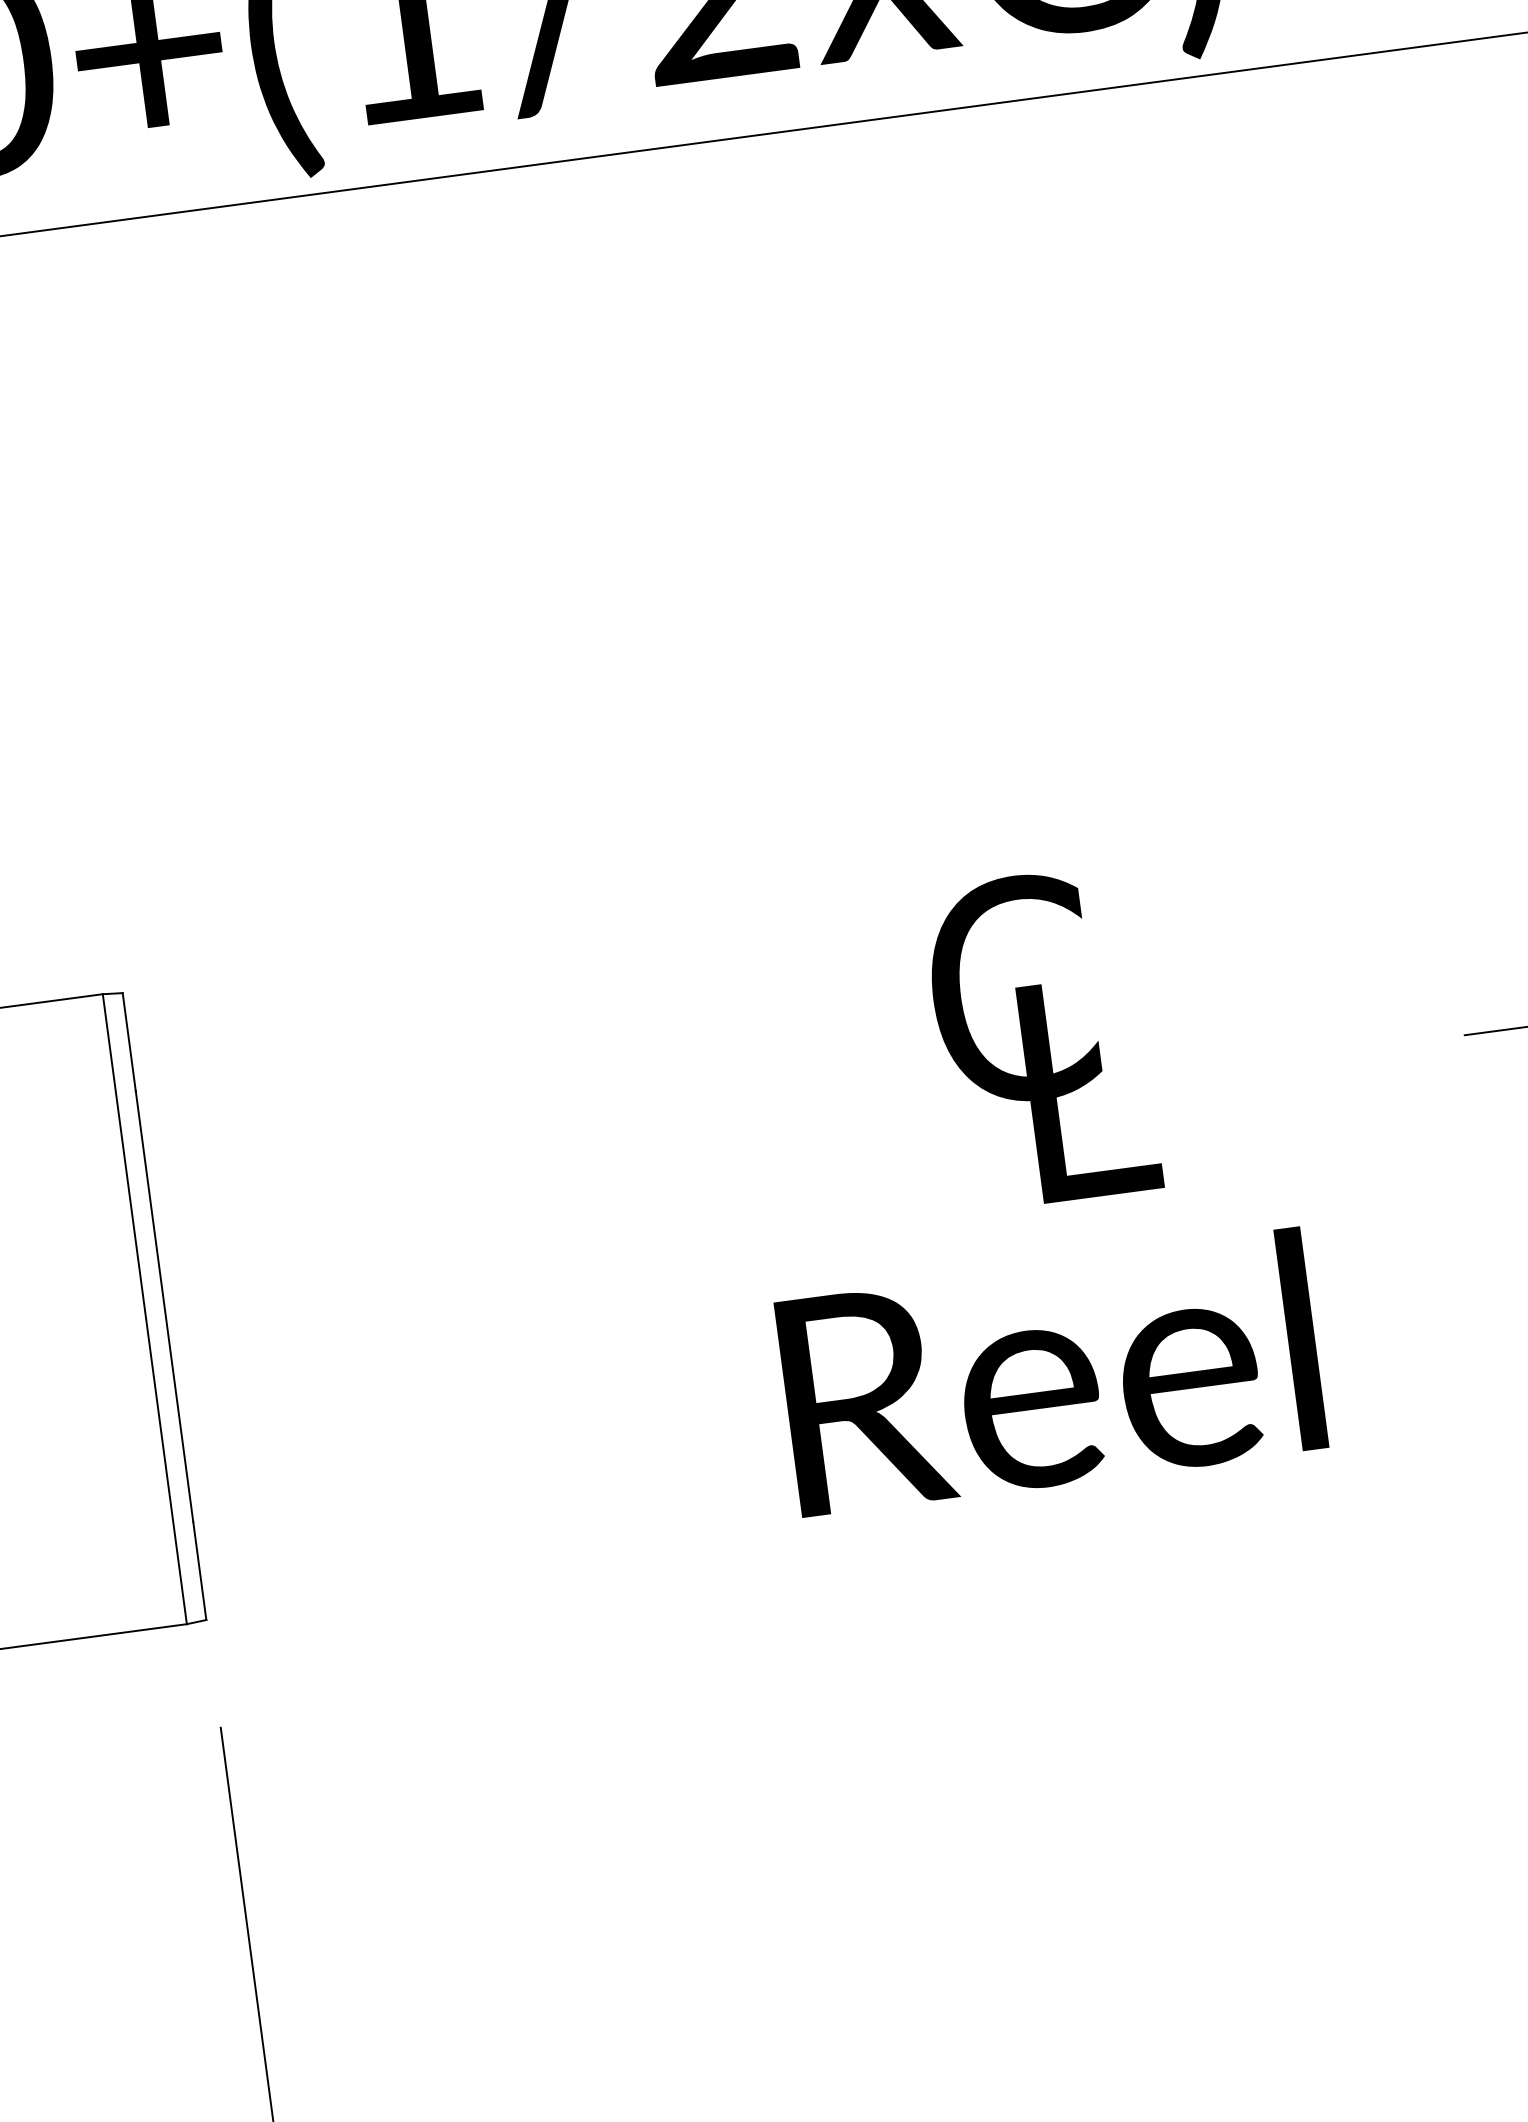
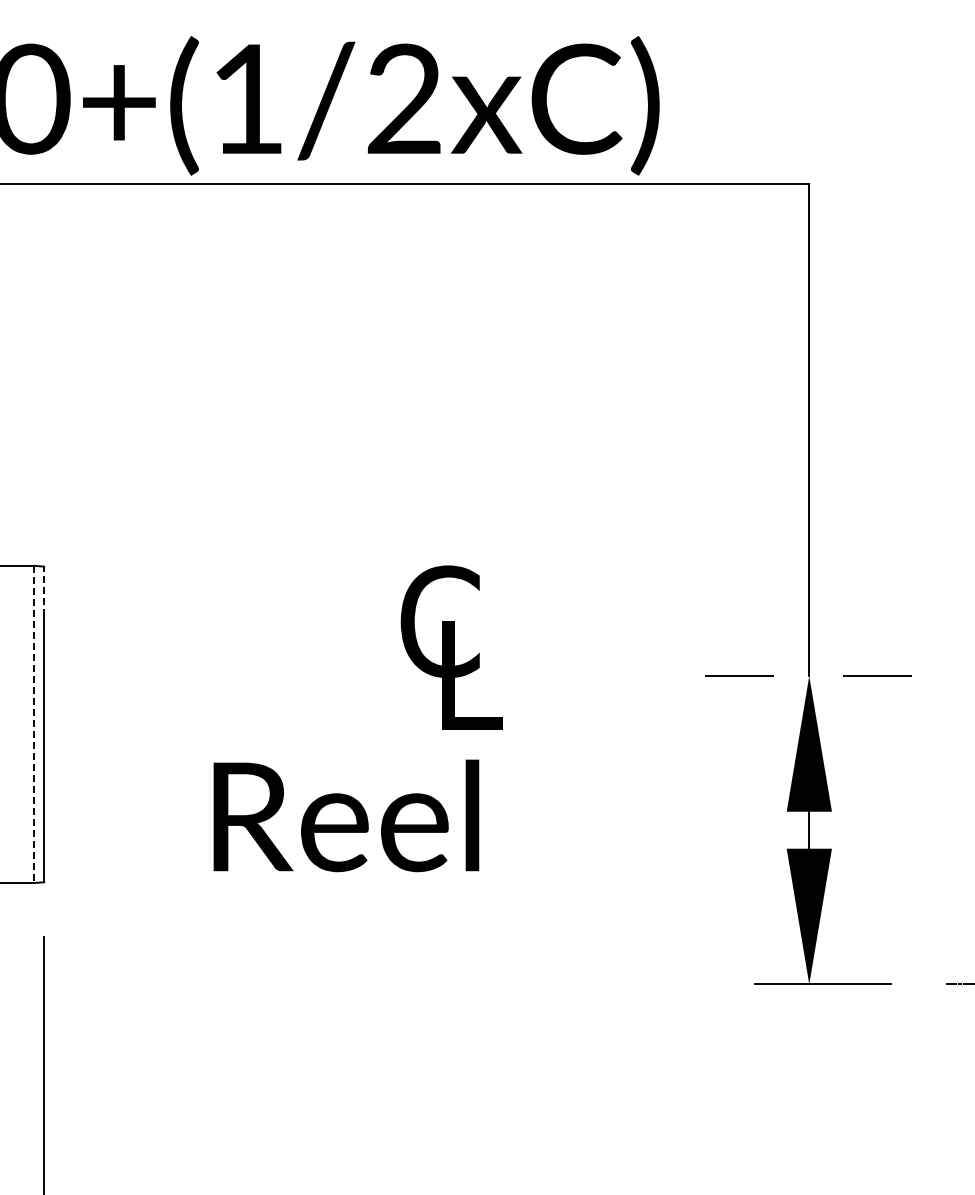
text: (1040, 1038) -> (451, 647), moved
line: (129, 1042) -> (44, 591), solid -> dashed
line: (145, 1309) -> (34, 724), solid -> dashed
text: (1051, 1372) -> (346, 815), moved

